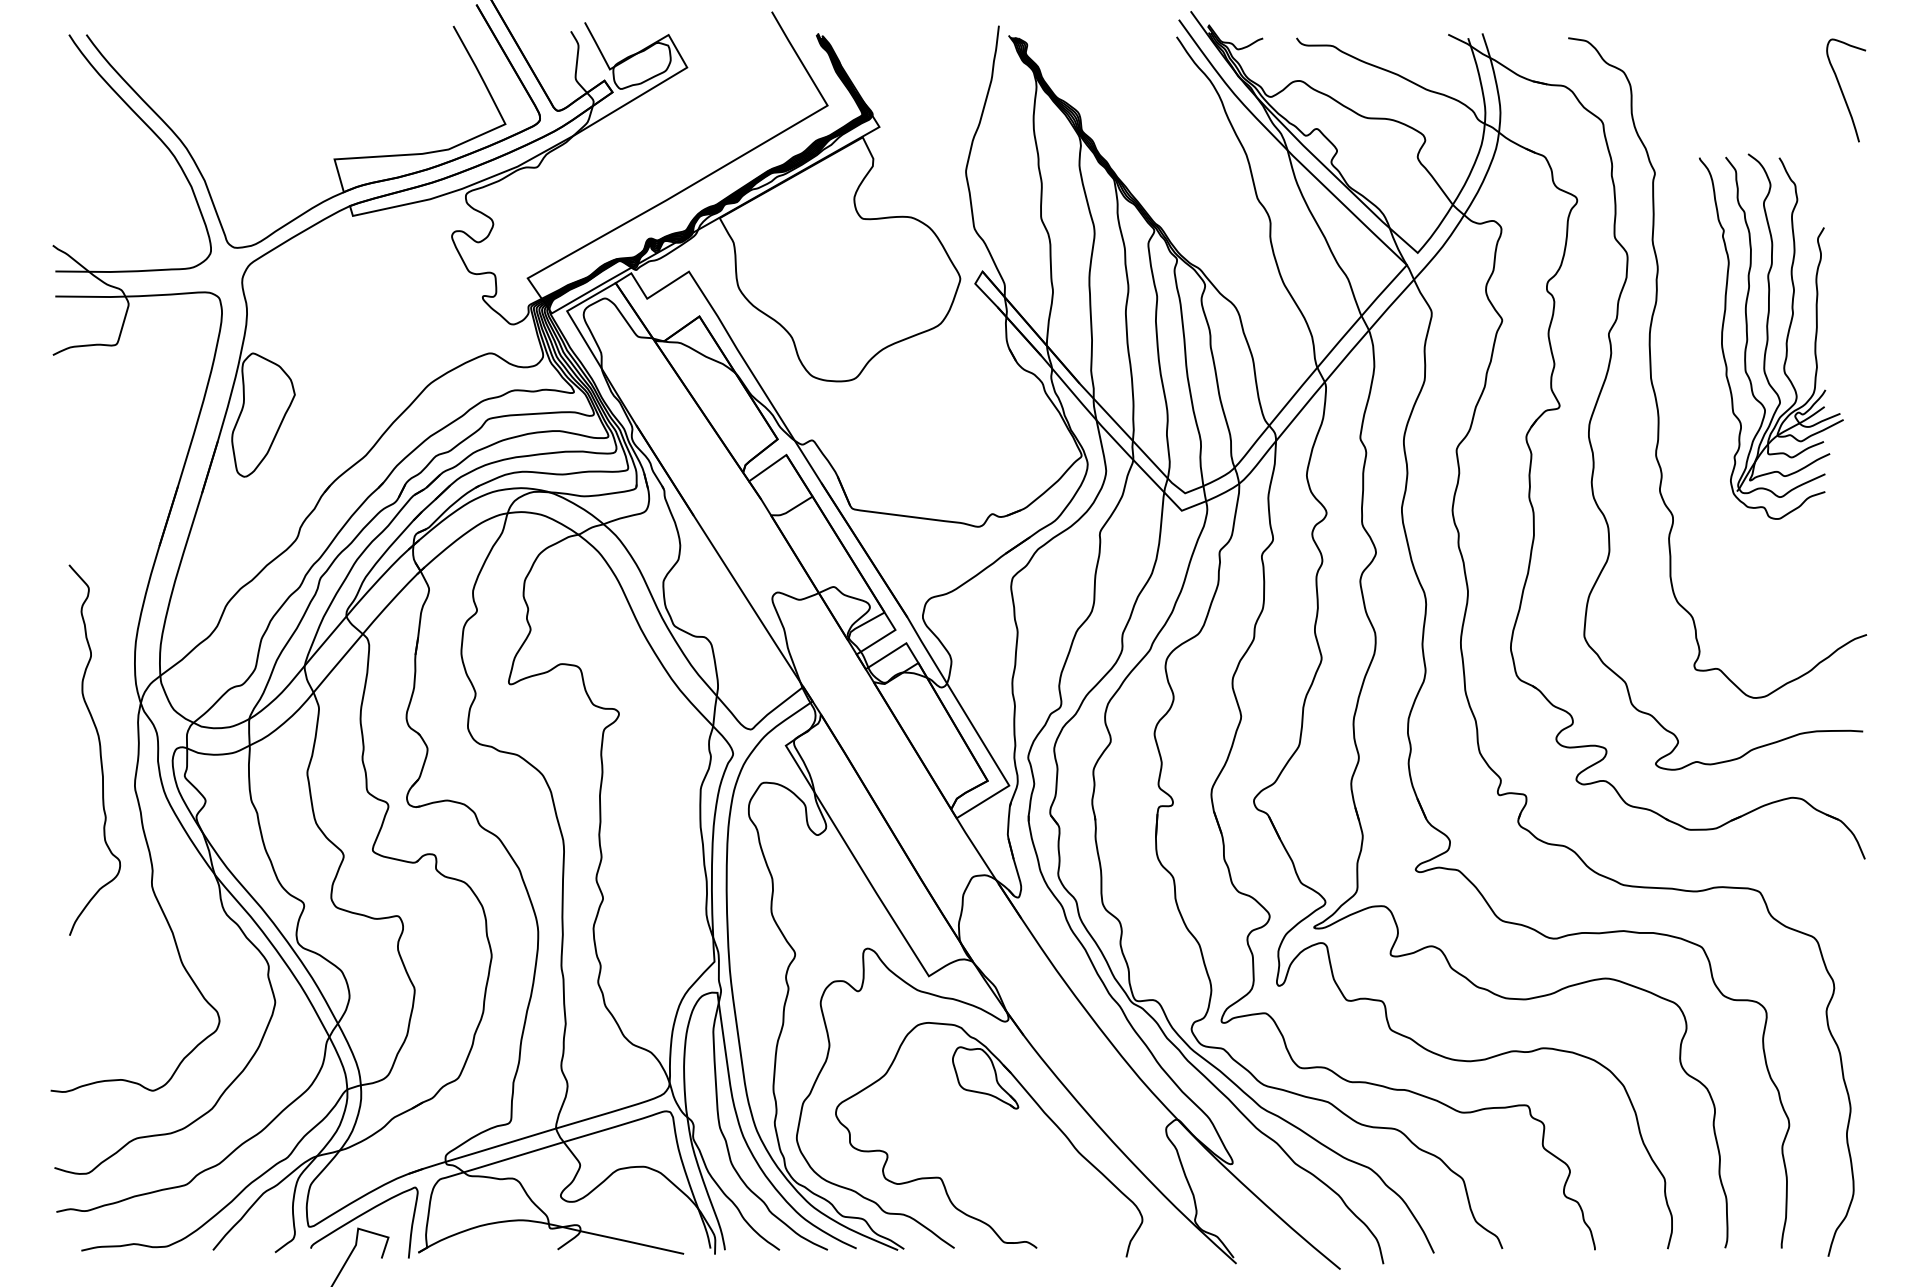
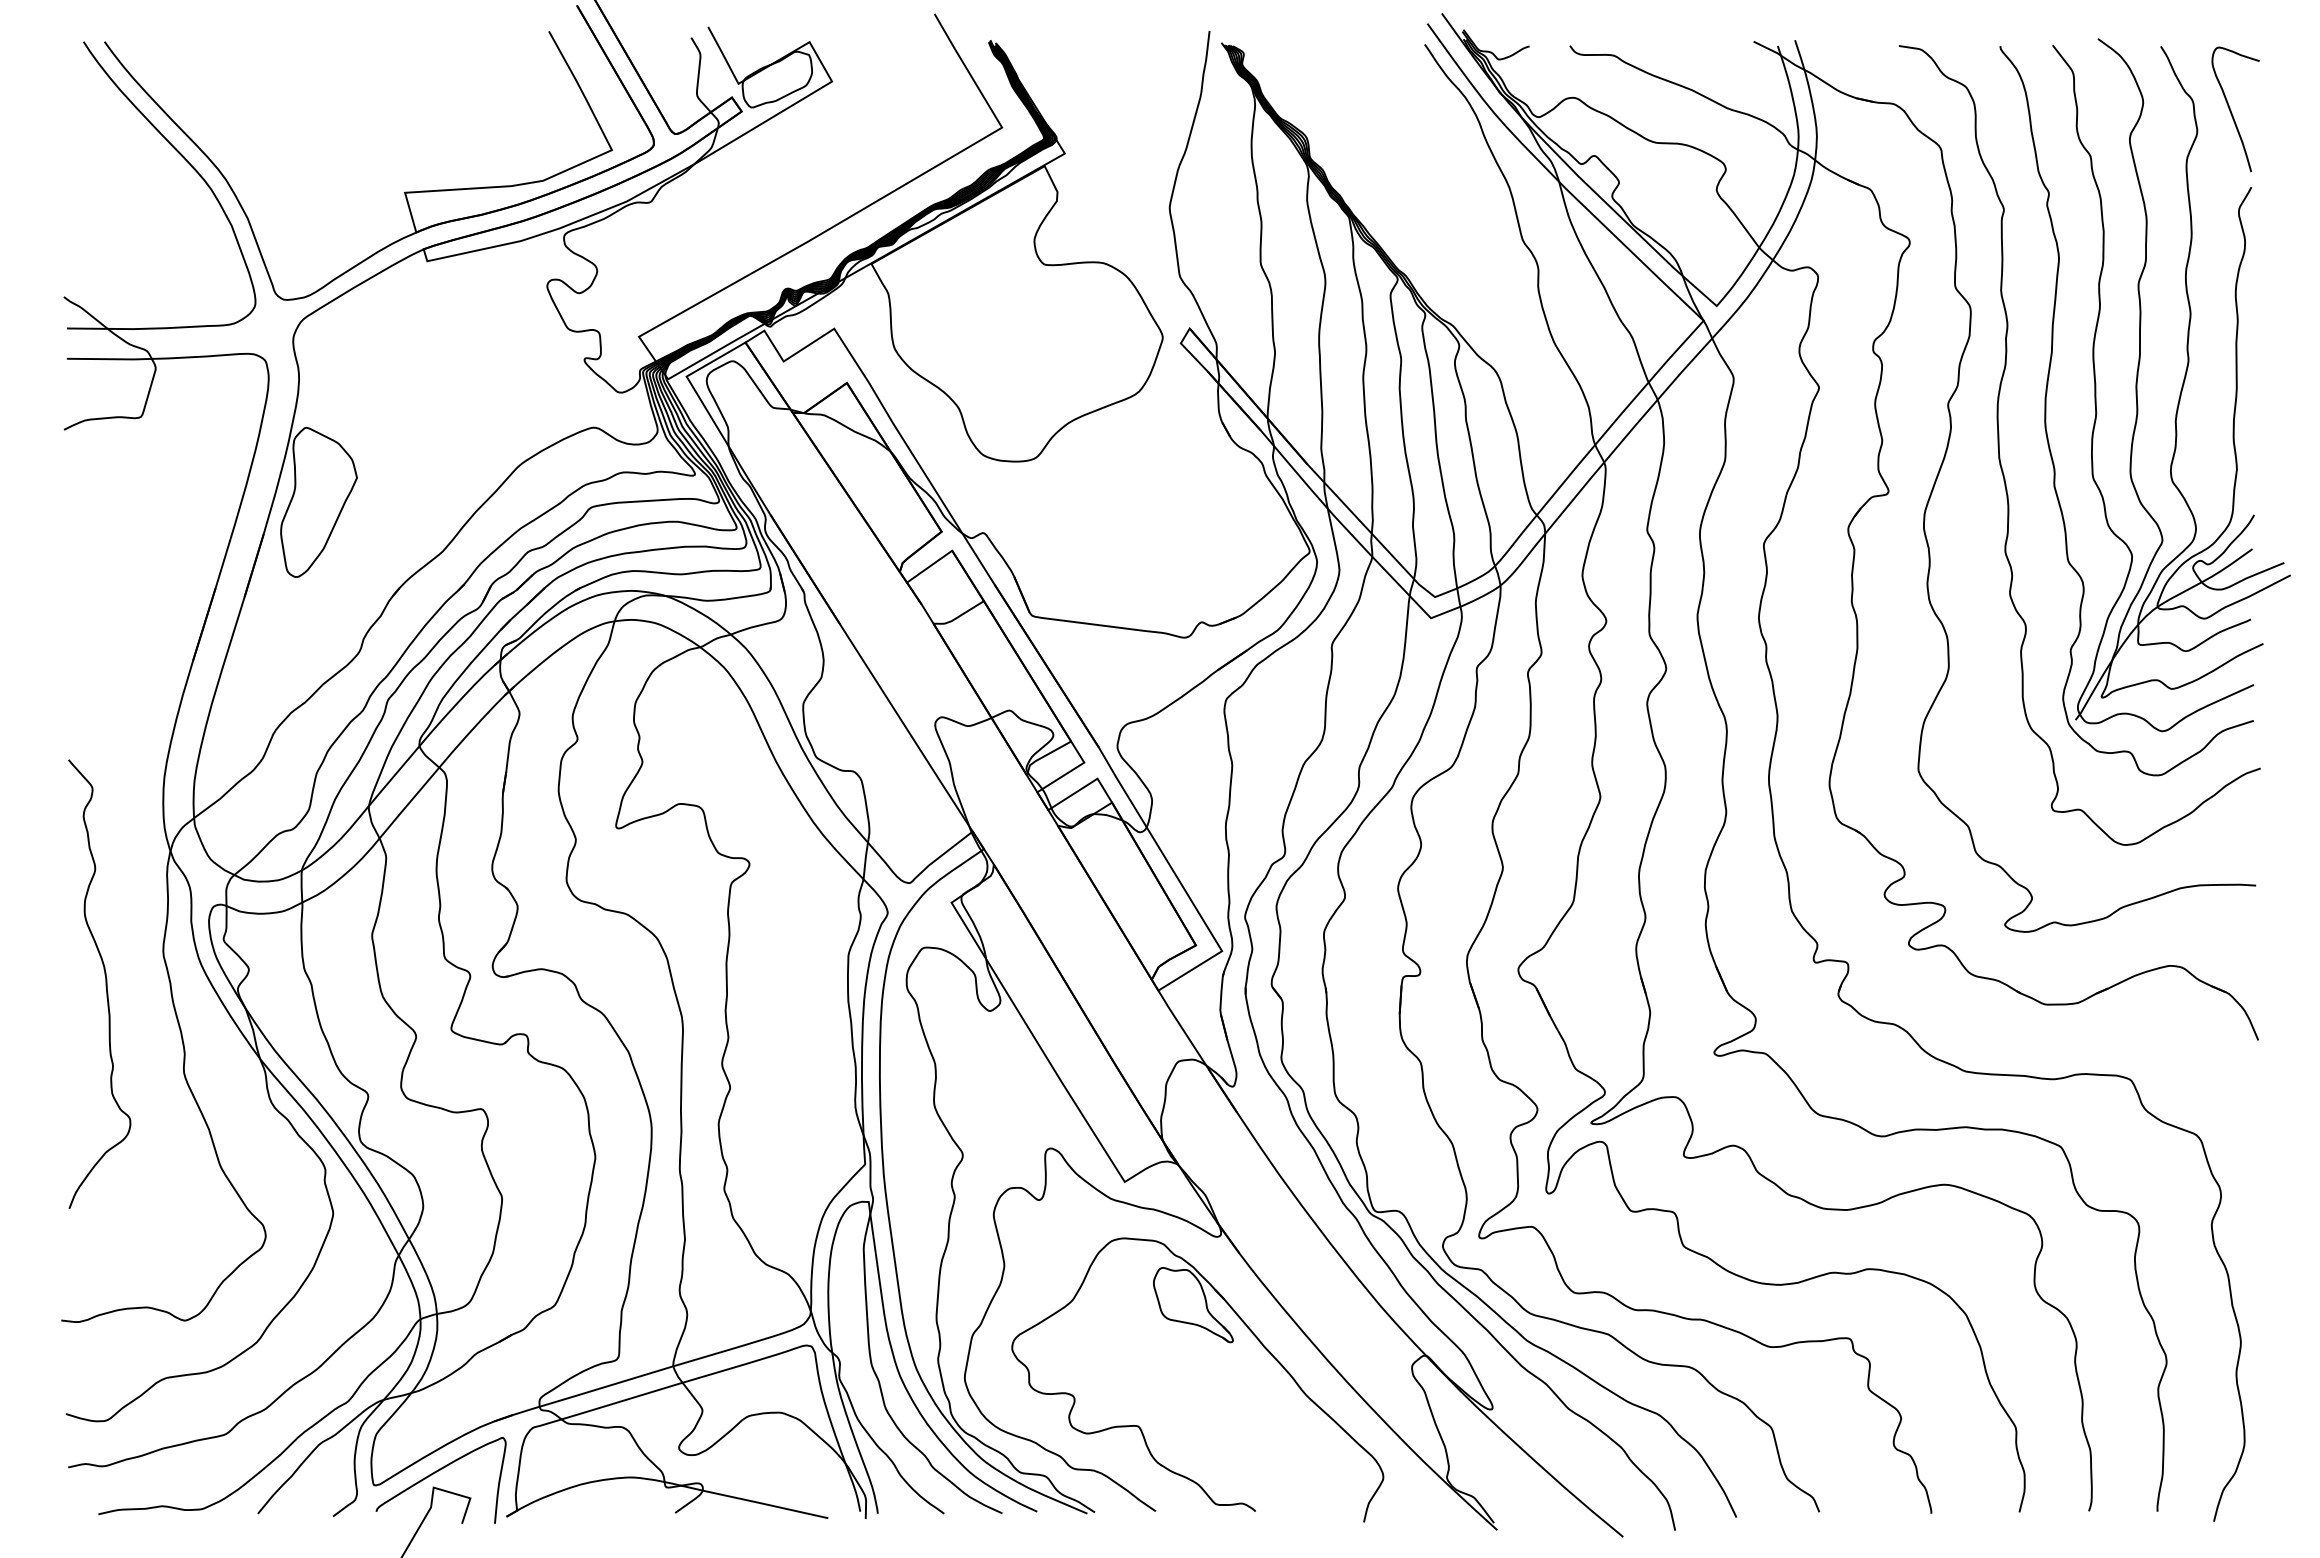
part: (1771, 336) -> (2144, 407), size x1.67
curve: (99, 749) -> (105, 983), moved

